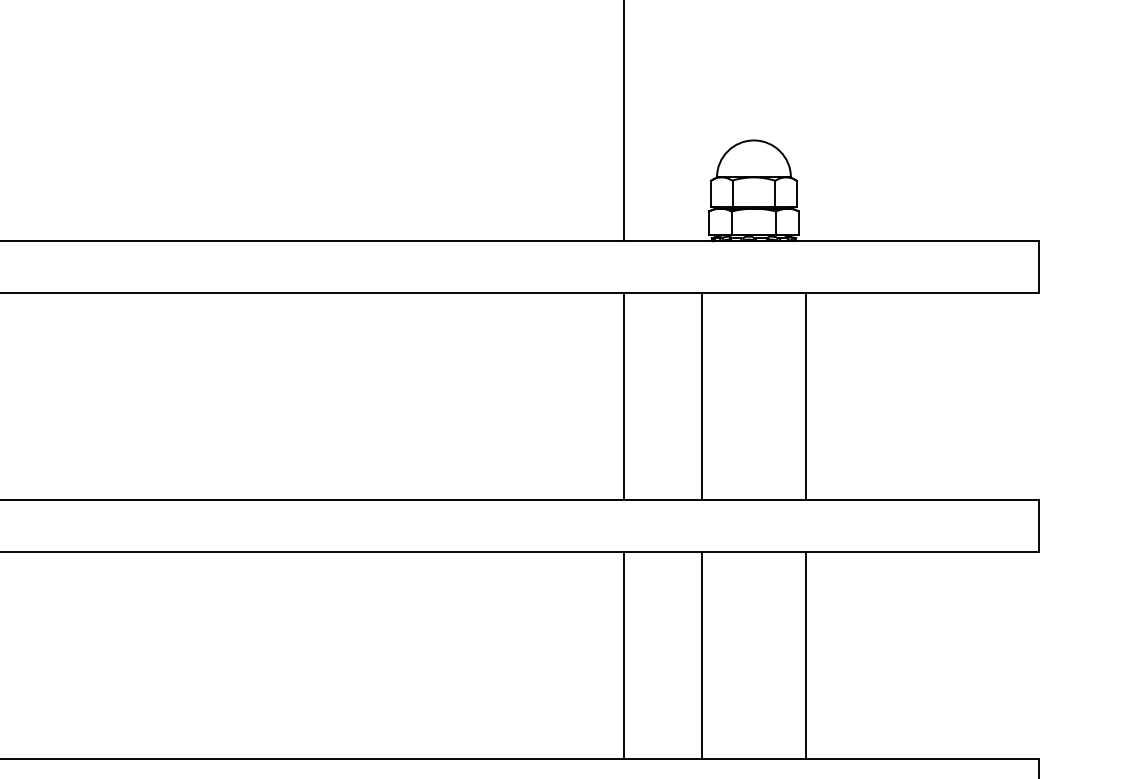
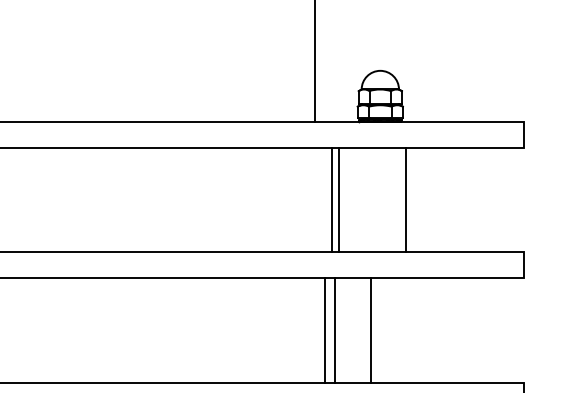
line: (623, 395) -> (331, 199), moved
line: (702, 395) -> (339, 199), moved
line: (623, 655) -> (334, 330), moved
line: (702, 655) -> (325, 330), moved
line: (805, 655) -> (371, 330), moved

